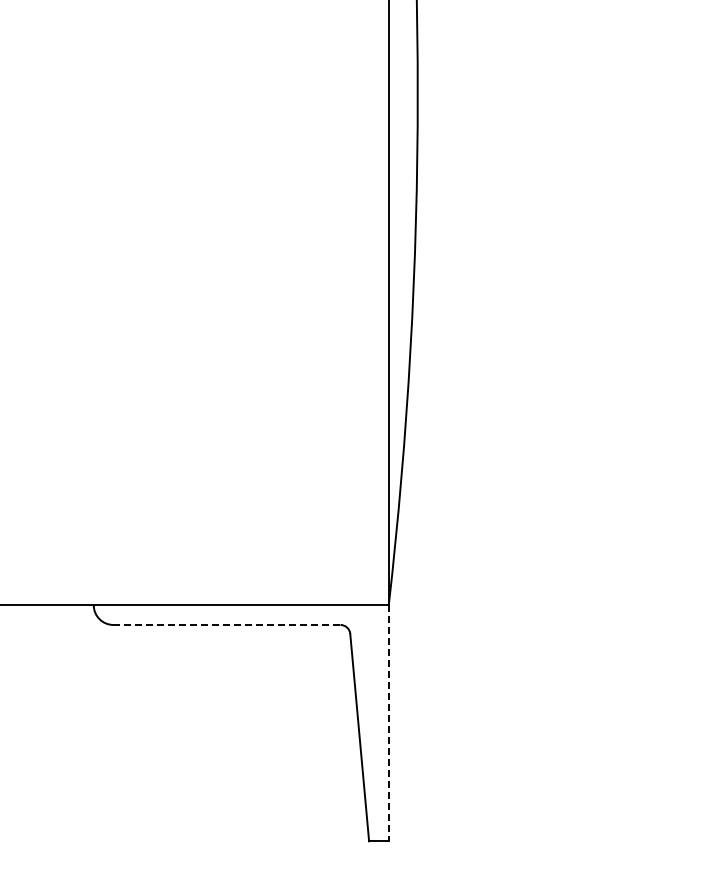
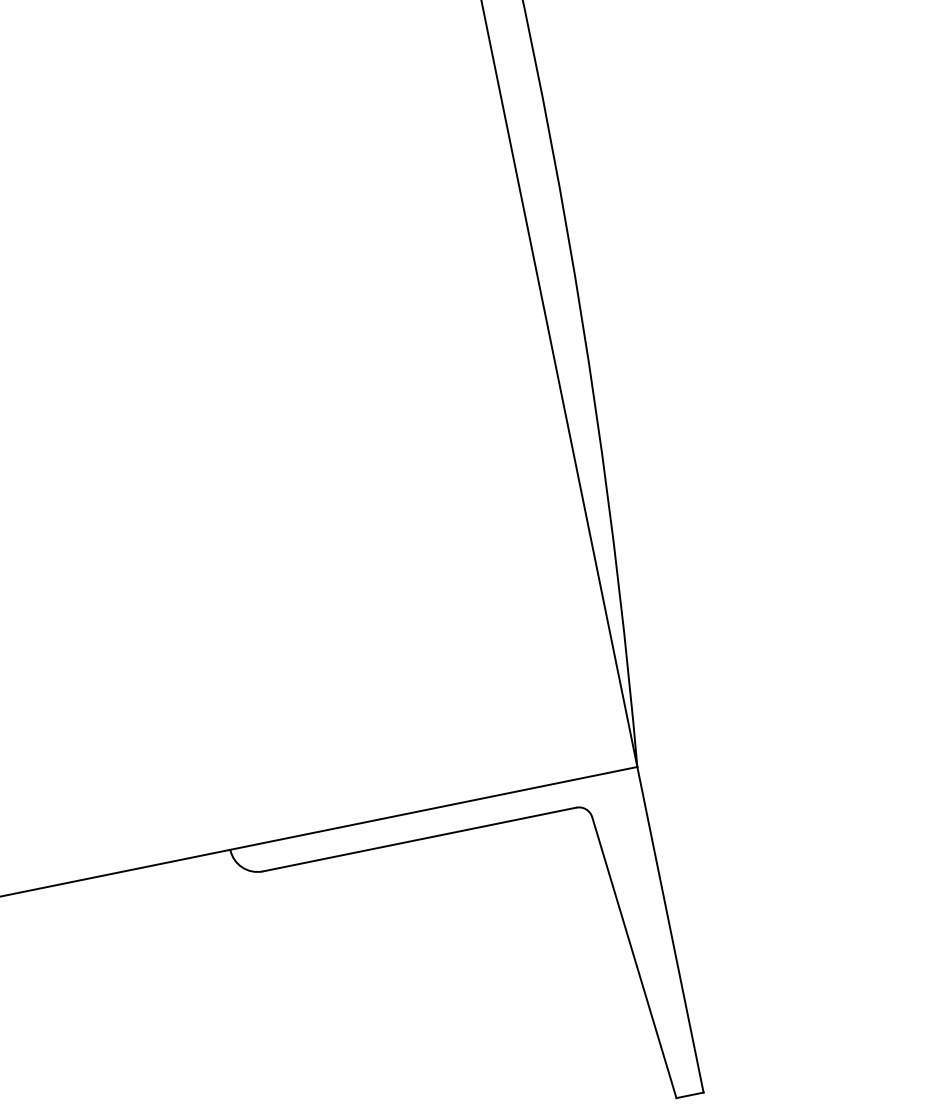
line: (226, 624) -> (418, 839), dashed -> solid
line: (388, 723) -> (670, 930), dashed -> solid

